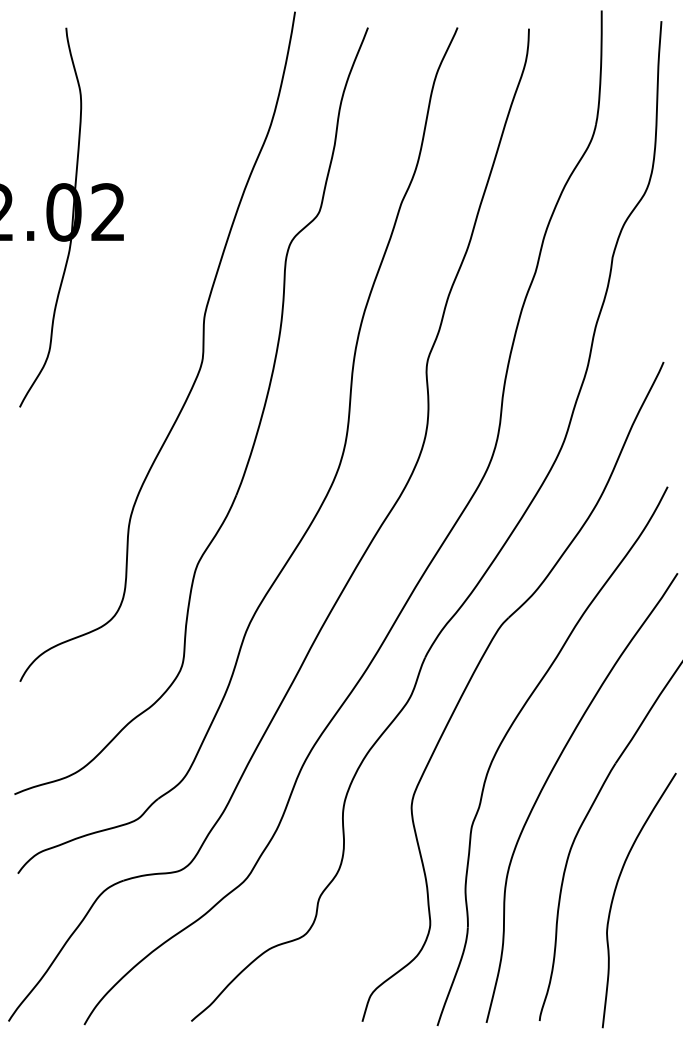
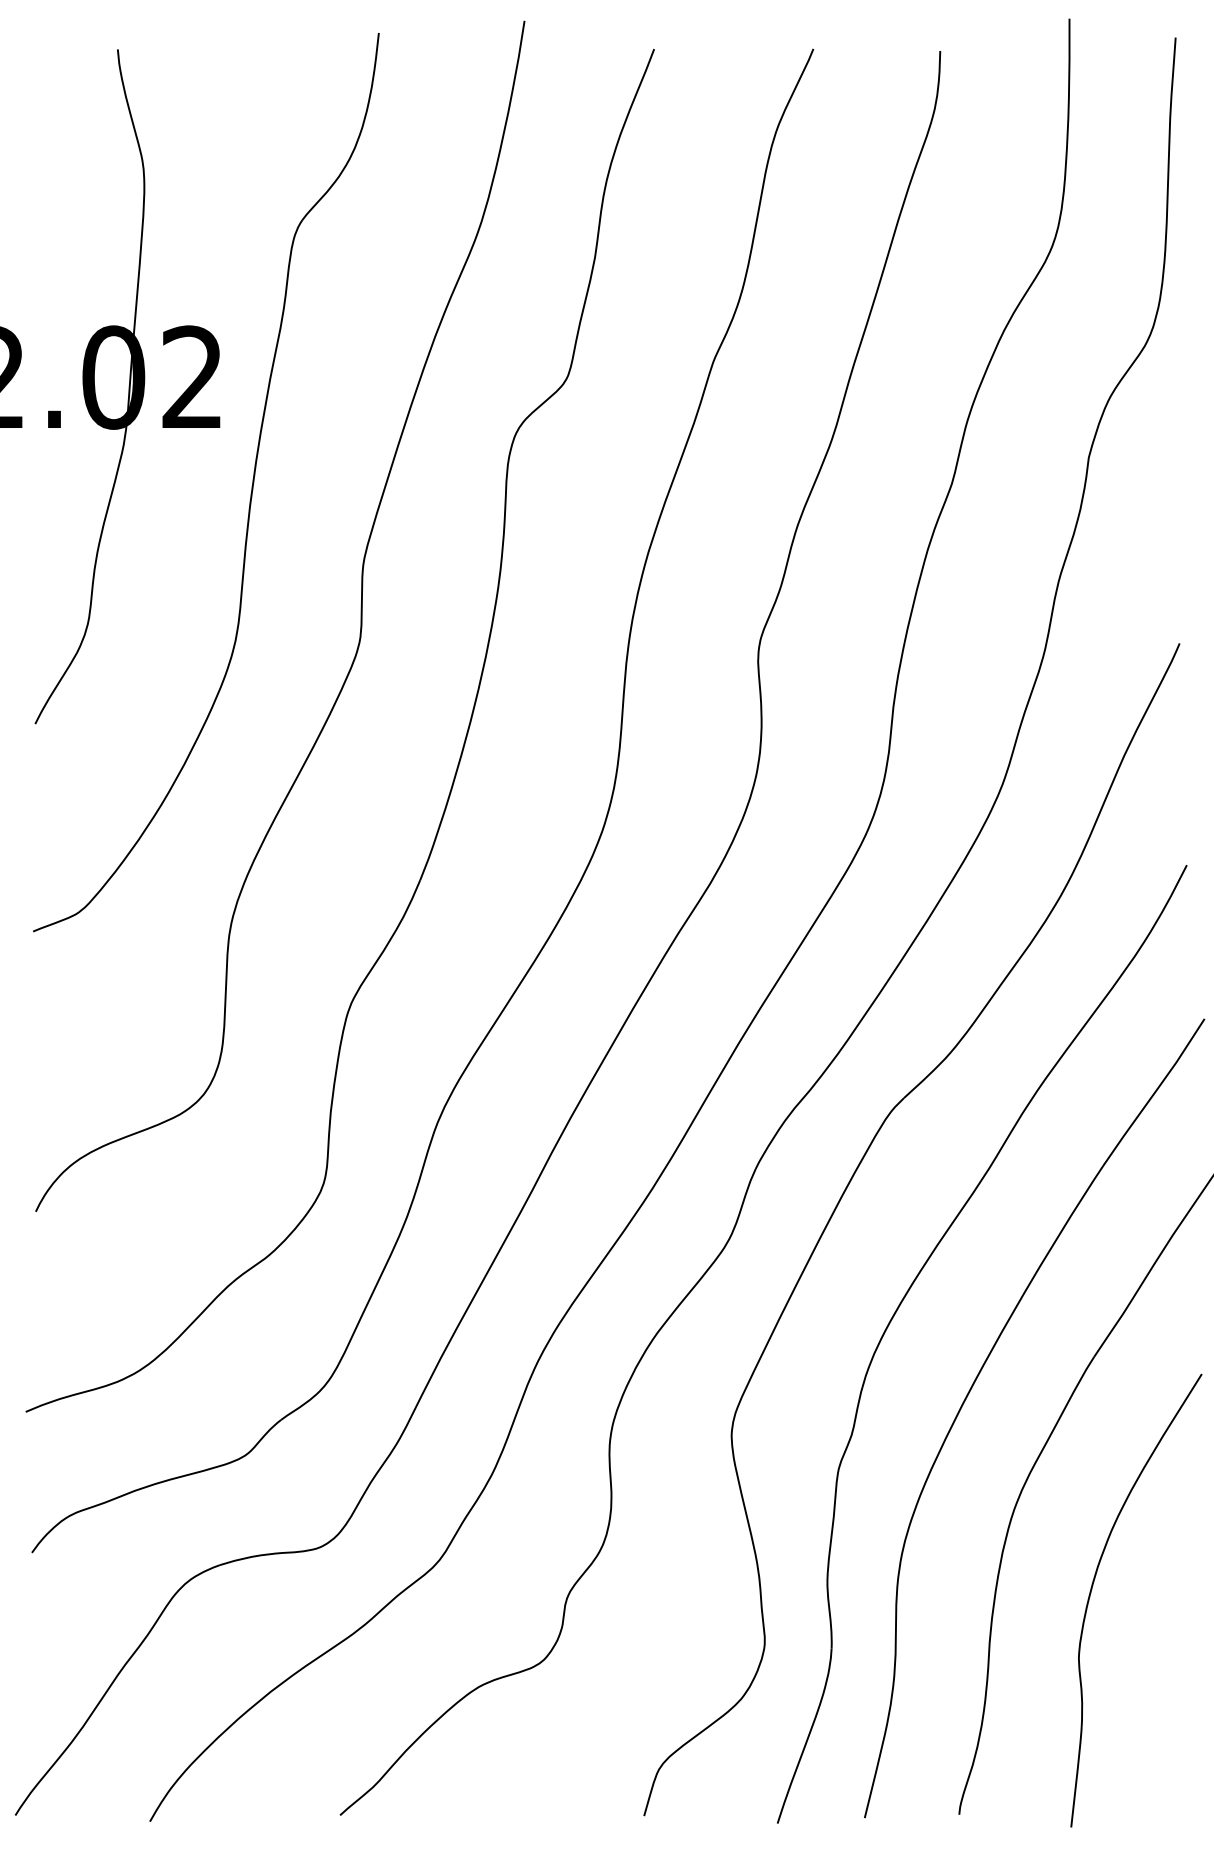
part: (140, 276) -> (249, 491), added

